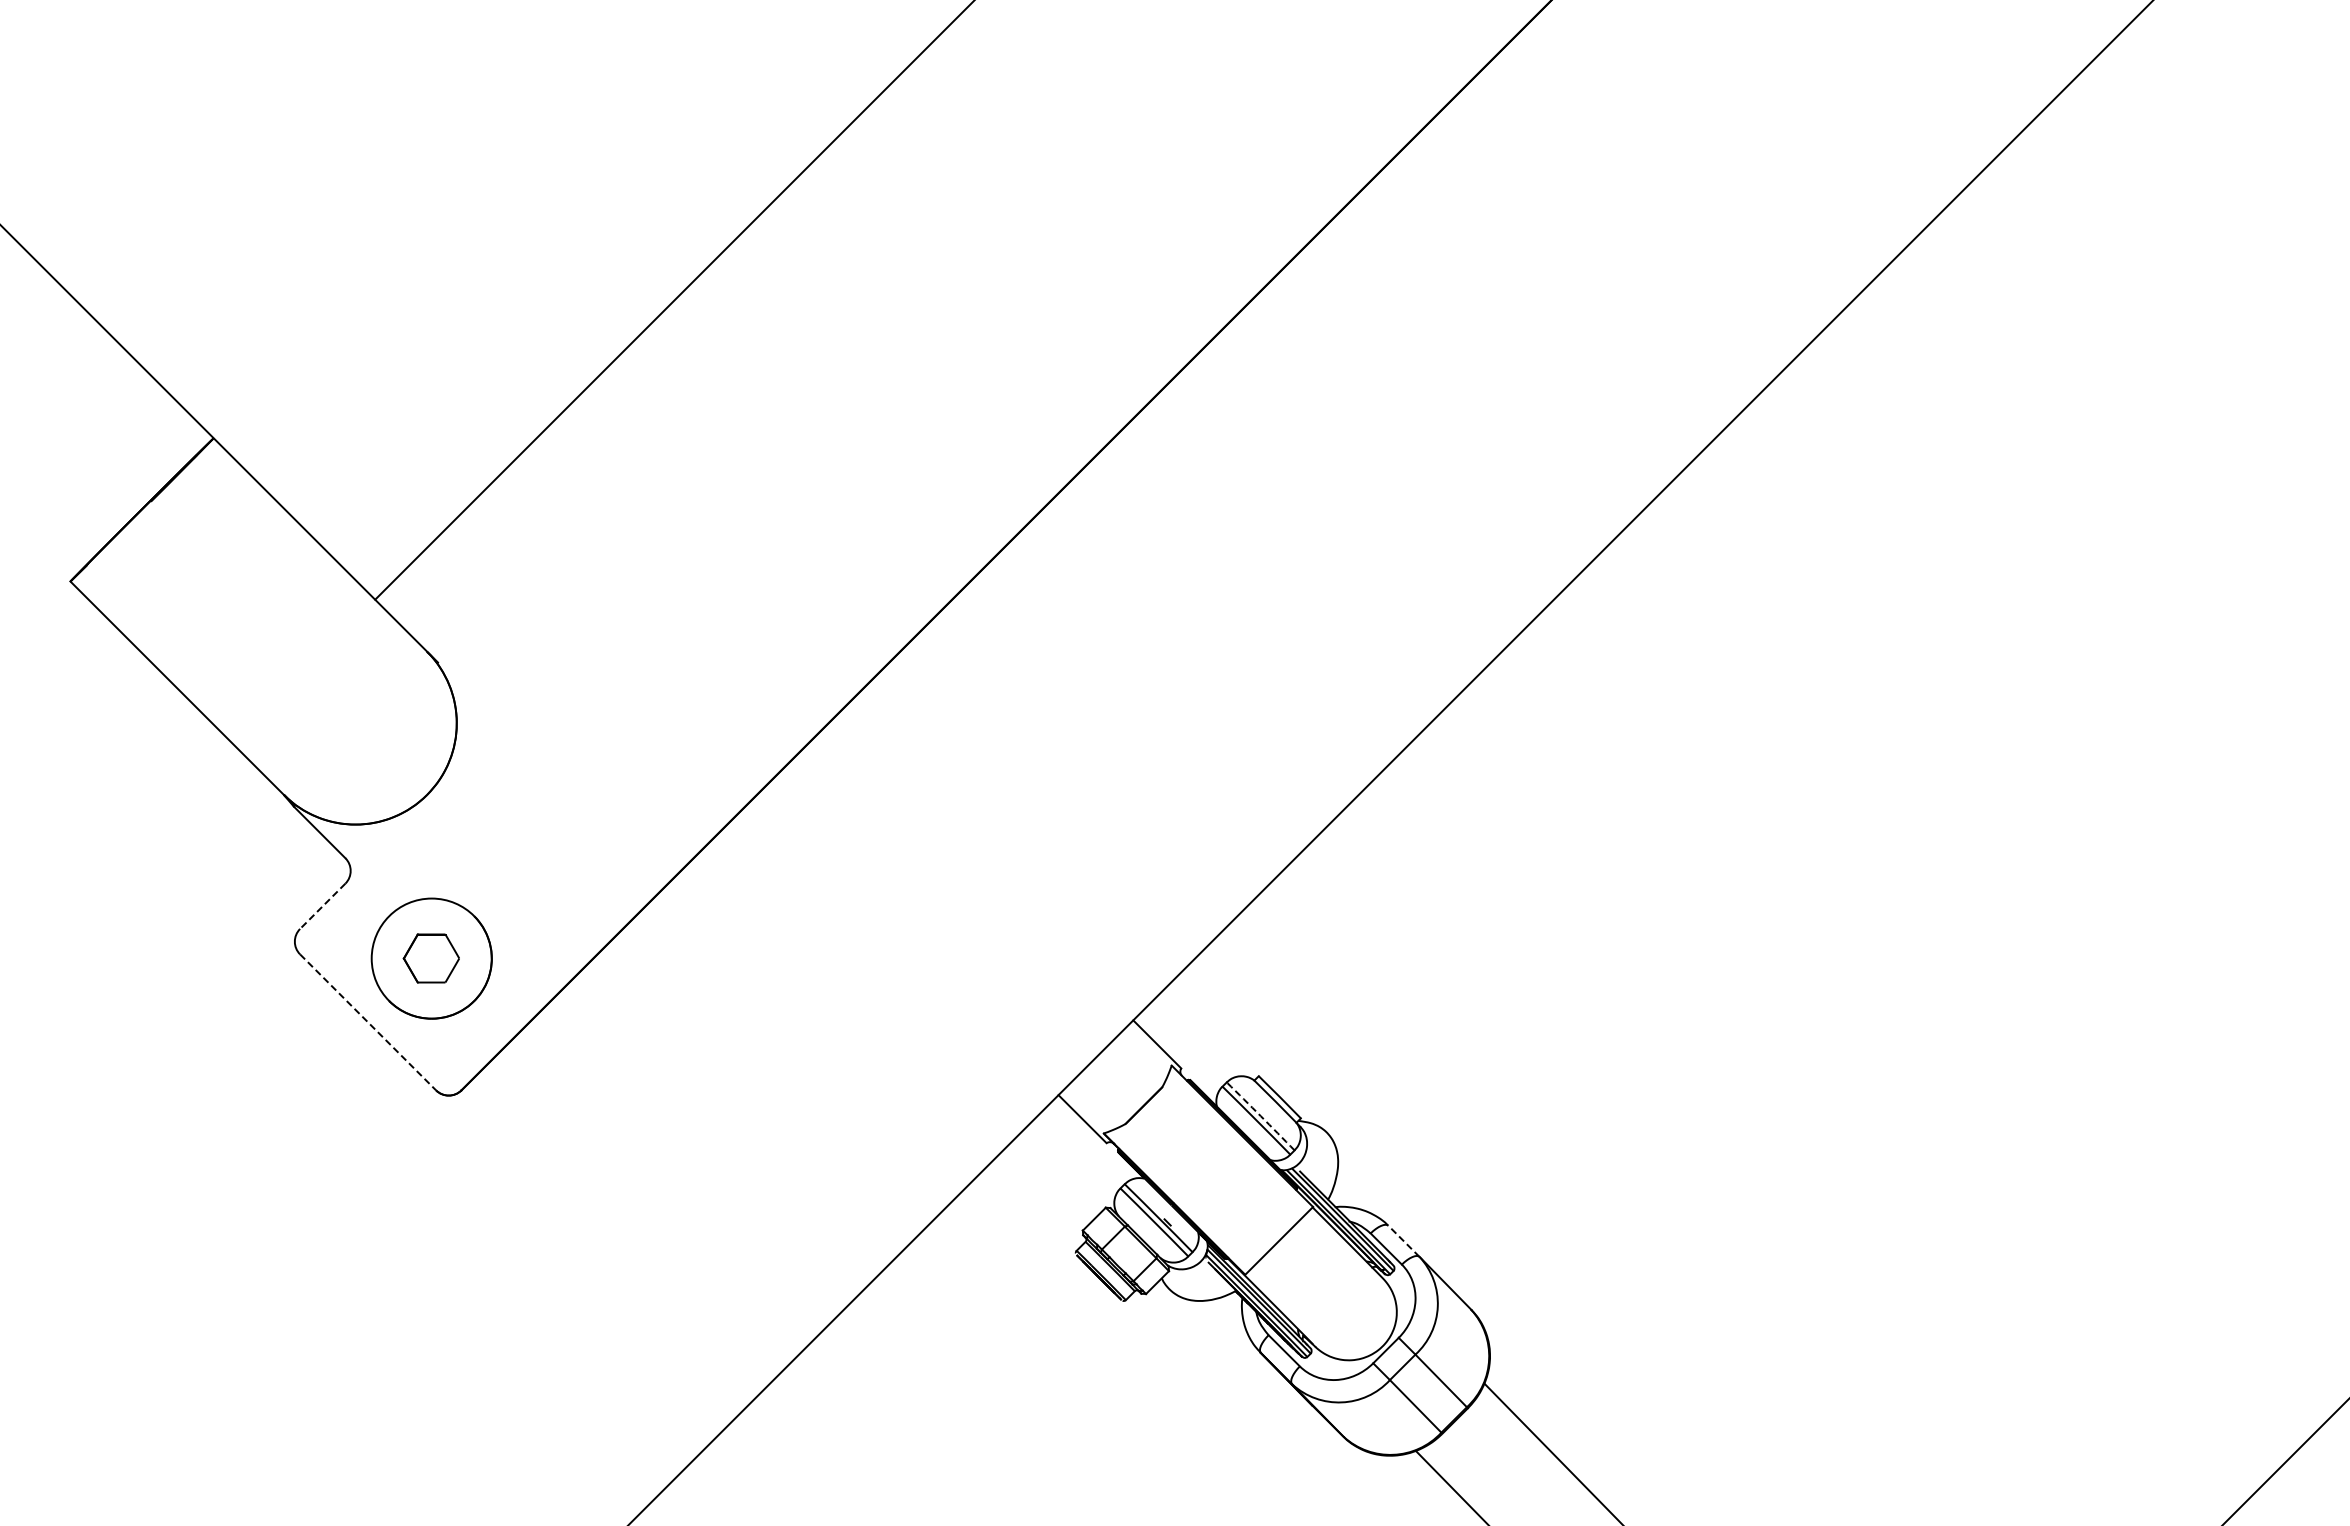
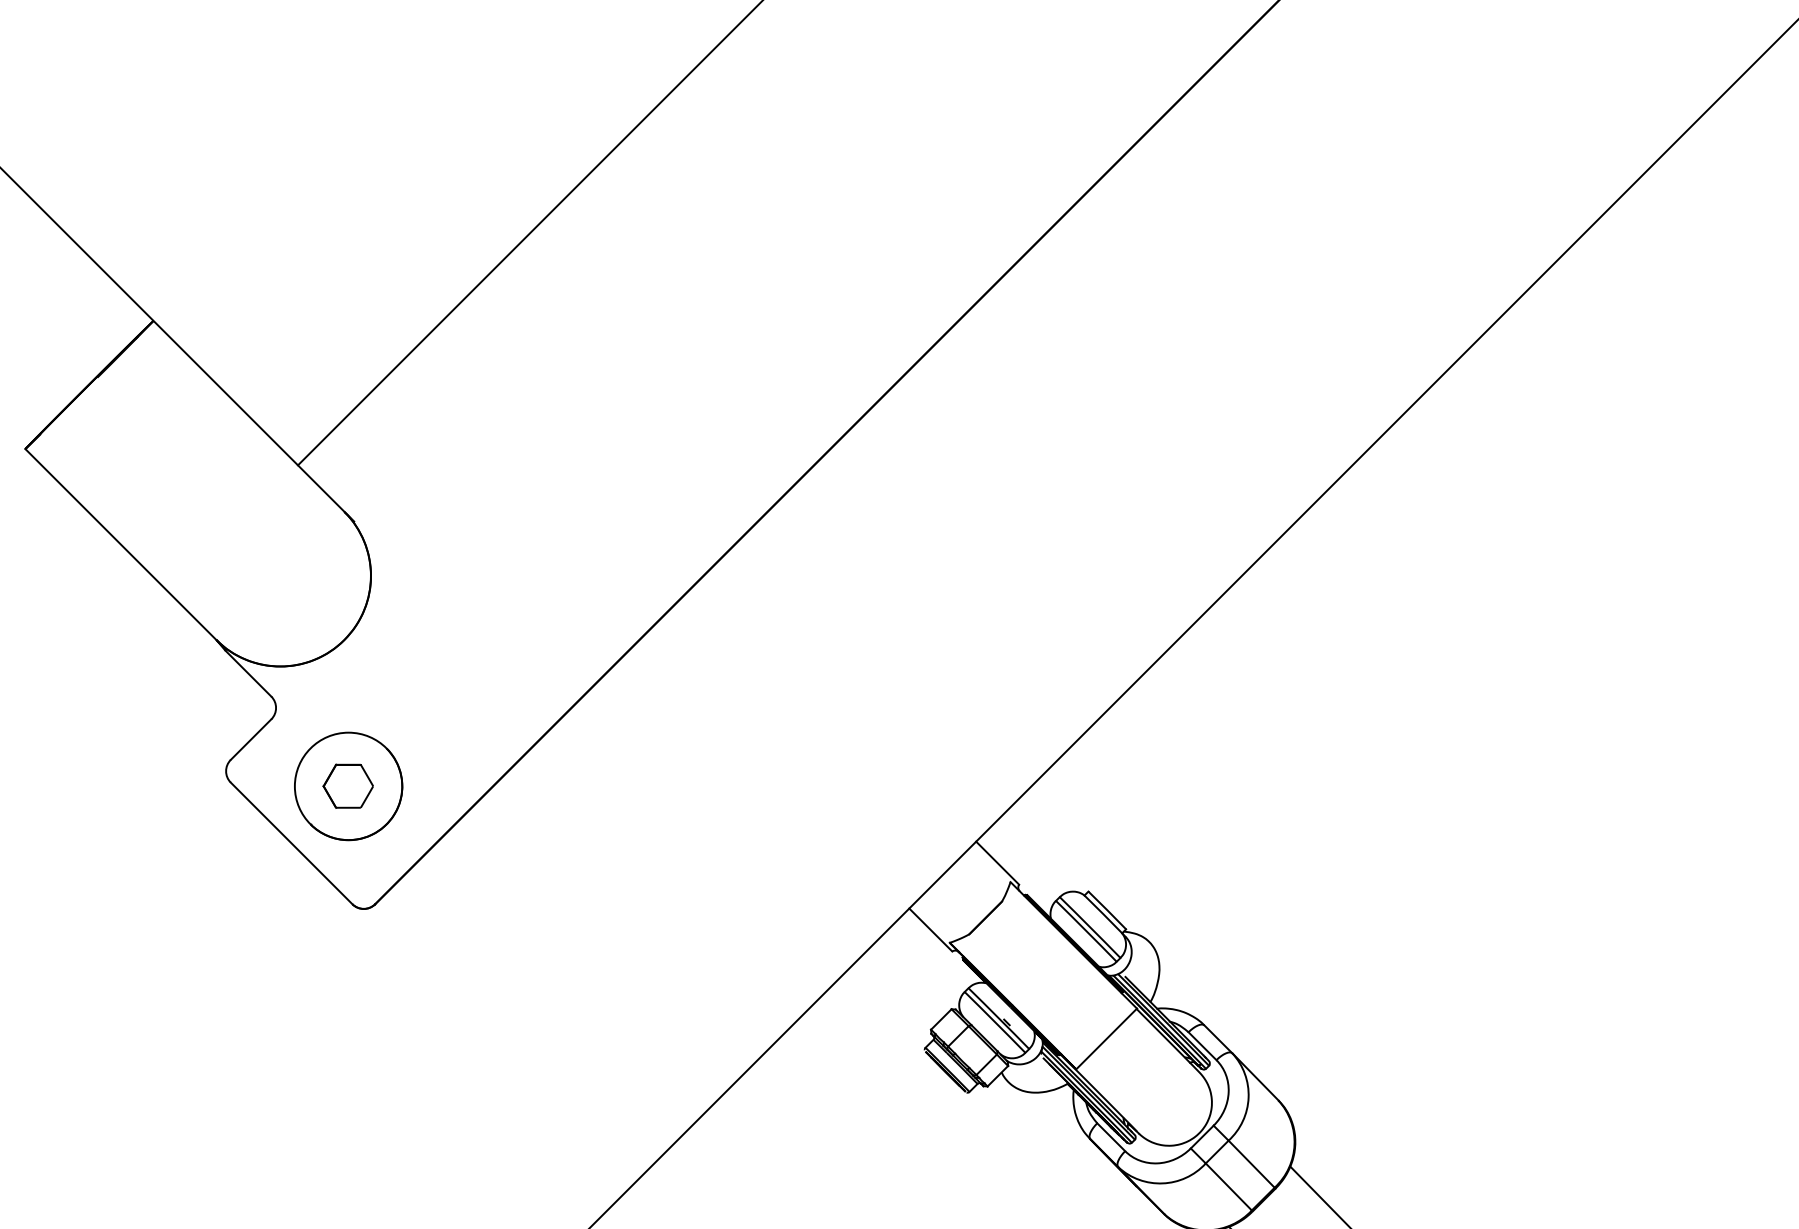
line: (322, 906) -> (250, 739), dashed -> solid
line: (368, 1022) -> (292, 843), dashed -> solid
arc: (1260, 1116) -> (1089, 927), dashed -> solid
line: (1403, 1241) -> (1217, 1039), dashed -> solid

